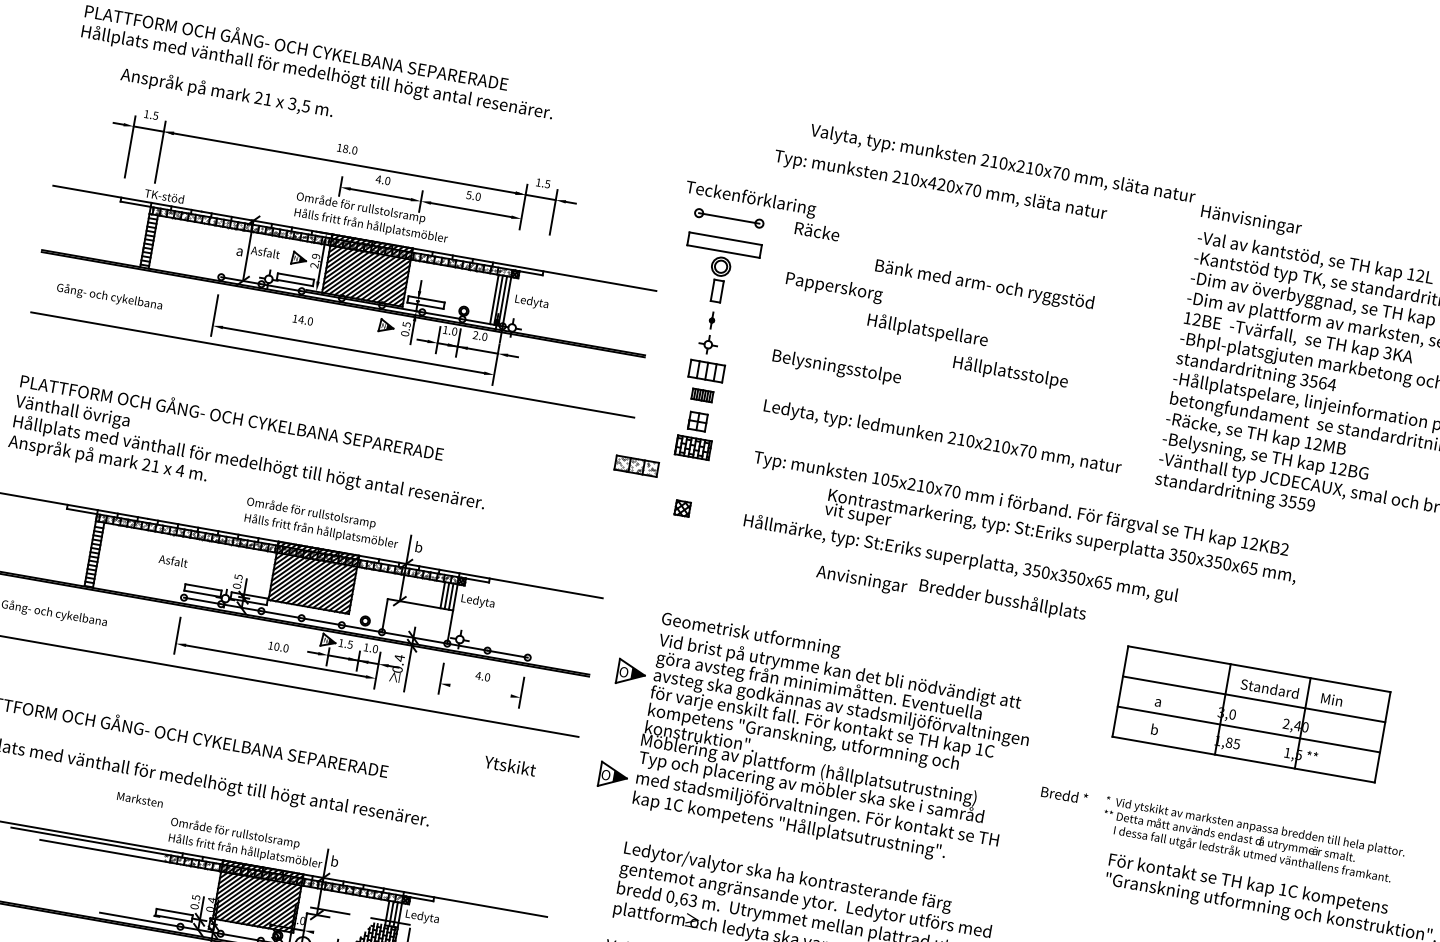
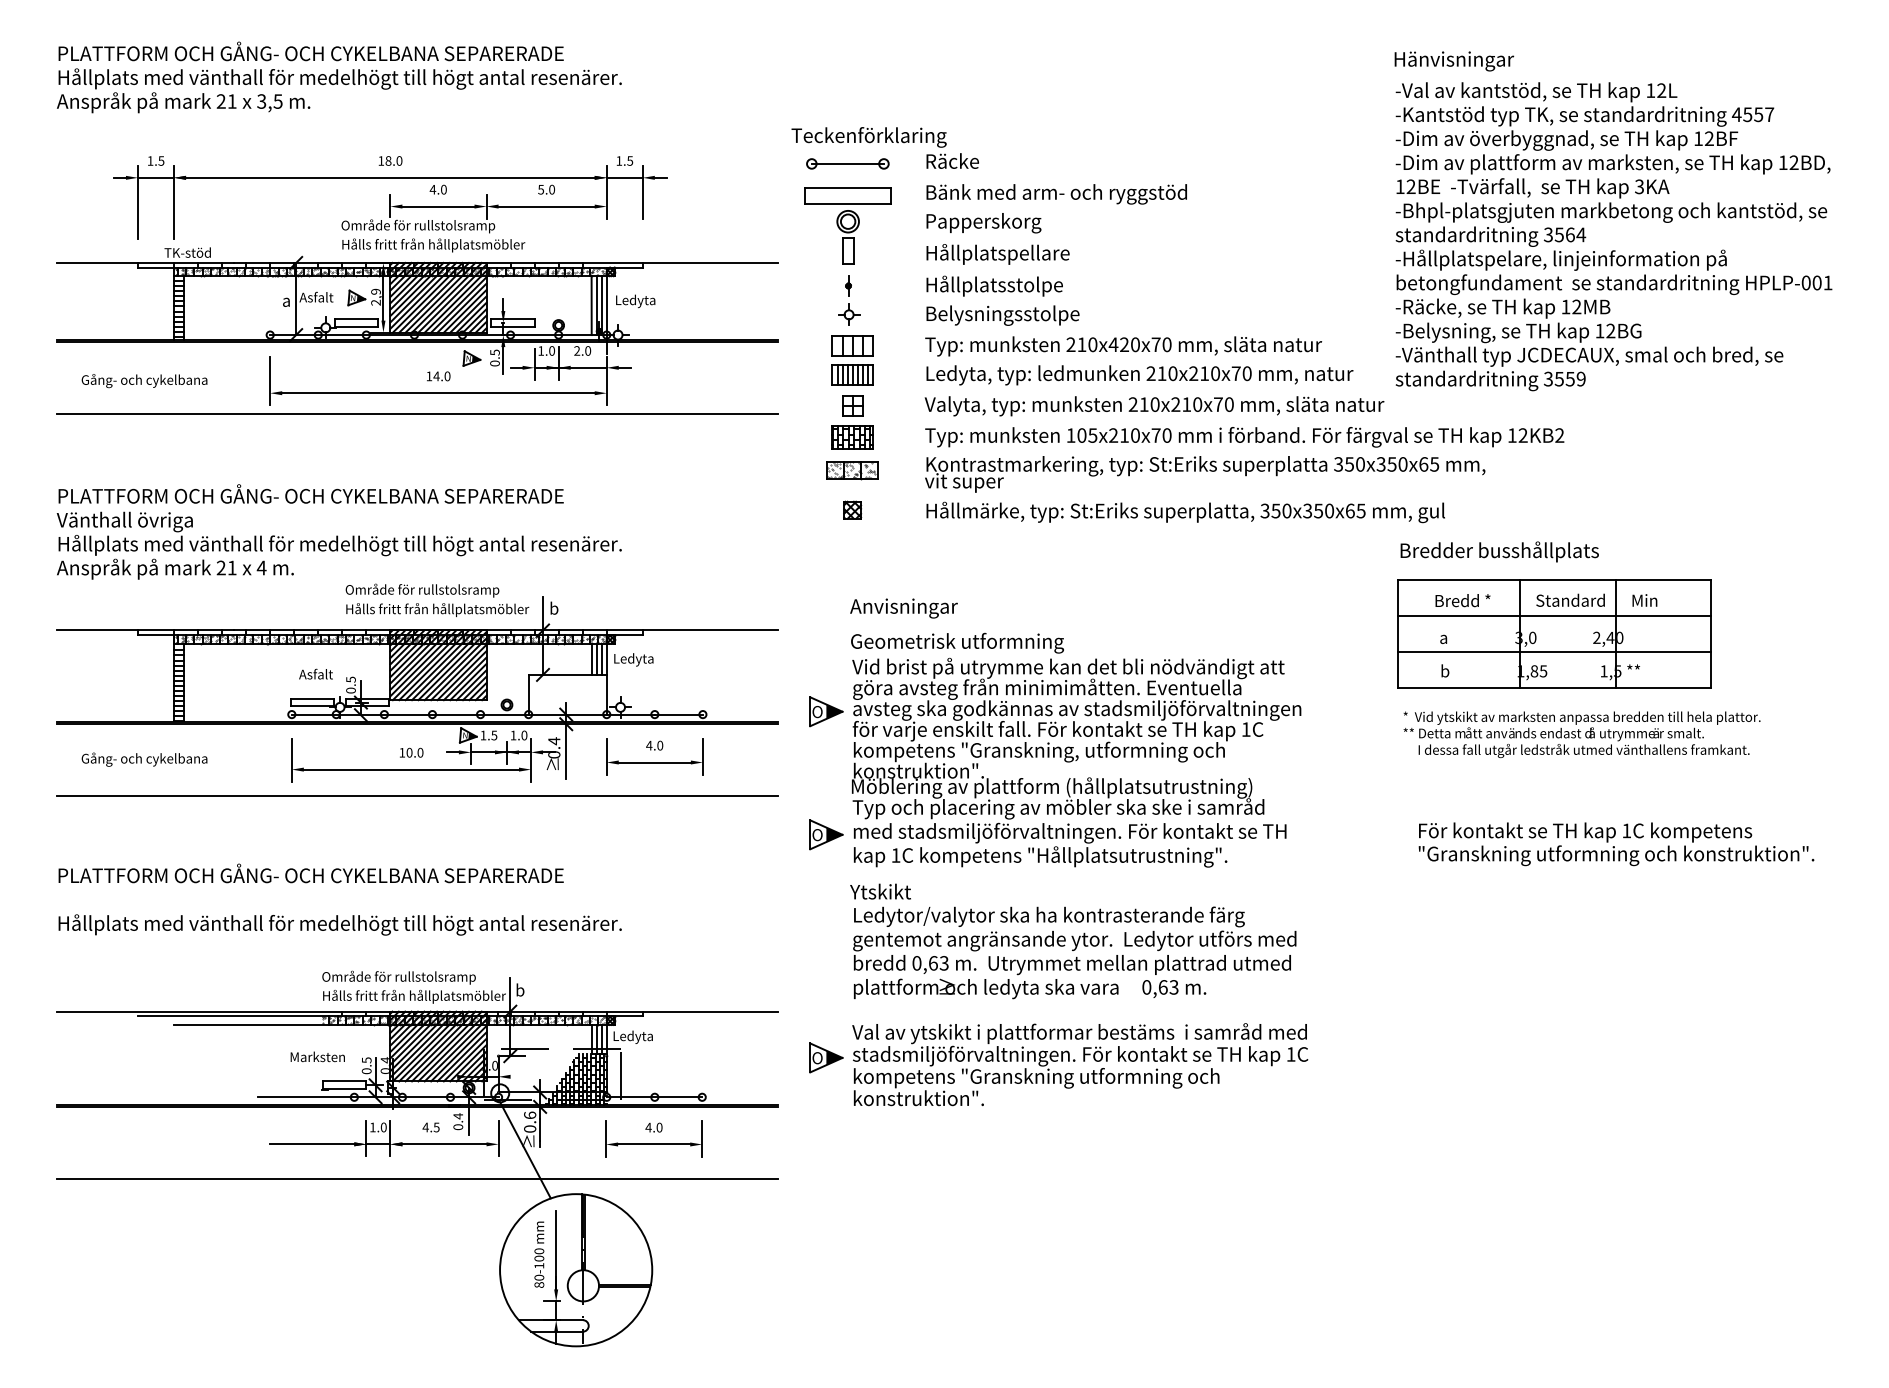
text: (226, 93) -> (183, 102), moved
text: (1002, 164) -> (1154, 406), moved
text: (940, 185) -> (1123, 346), moved
text: (984, 285) -> (1056, 194), moved
text: (302, 320) -> (438, 376), moved
text: (927, 330) -> (997, 254), moved
text: (1010, 372) -> (994, 285), moved
part: (702, 395) -> (852, 374), size x1.67
part: (636, 466) -> (852, 470), moved
text: (1060, 543) -> (1205, 474), moved
text: (173, 560) -> (315, 673), moved
text: (861, 580) -> (903, 608), moved
text: (1002, 600) -> (1499, 551), moved
line: (480, 690) -> (654, 762), added
text: (510, 765) -> (880, 891), moved
text: (1064, 795) -> (1462, 600), moved
text: (139, 799) -> (317, 1056), moved
text: (1252, 840) -> (1581, 734), moved

